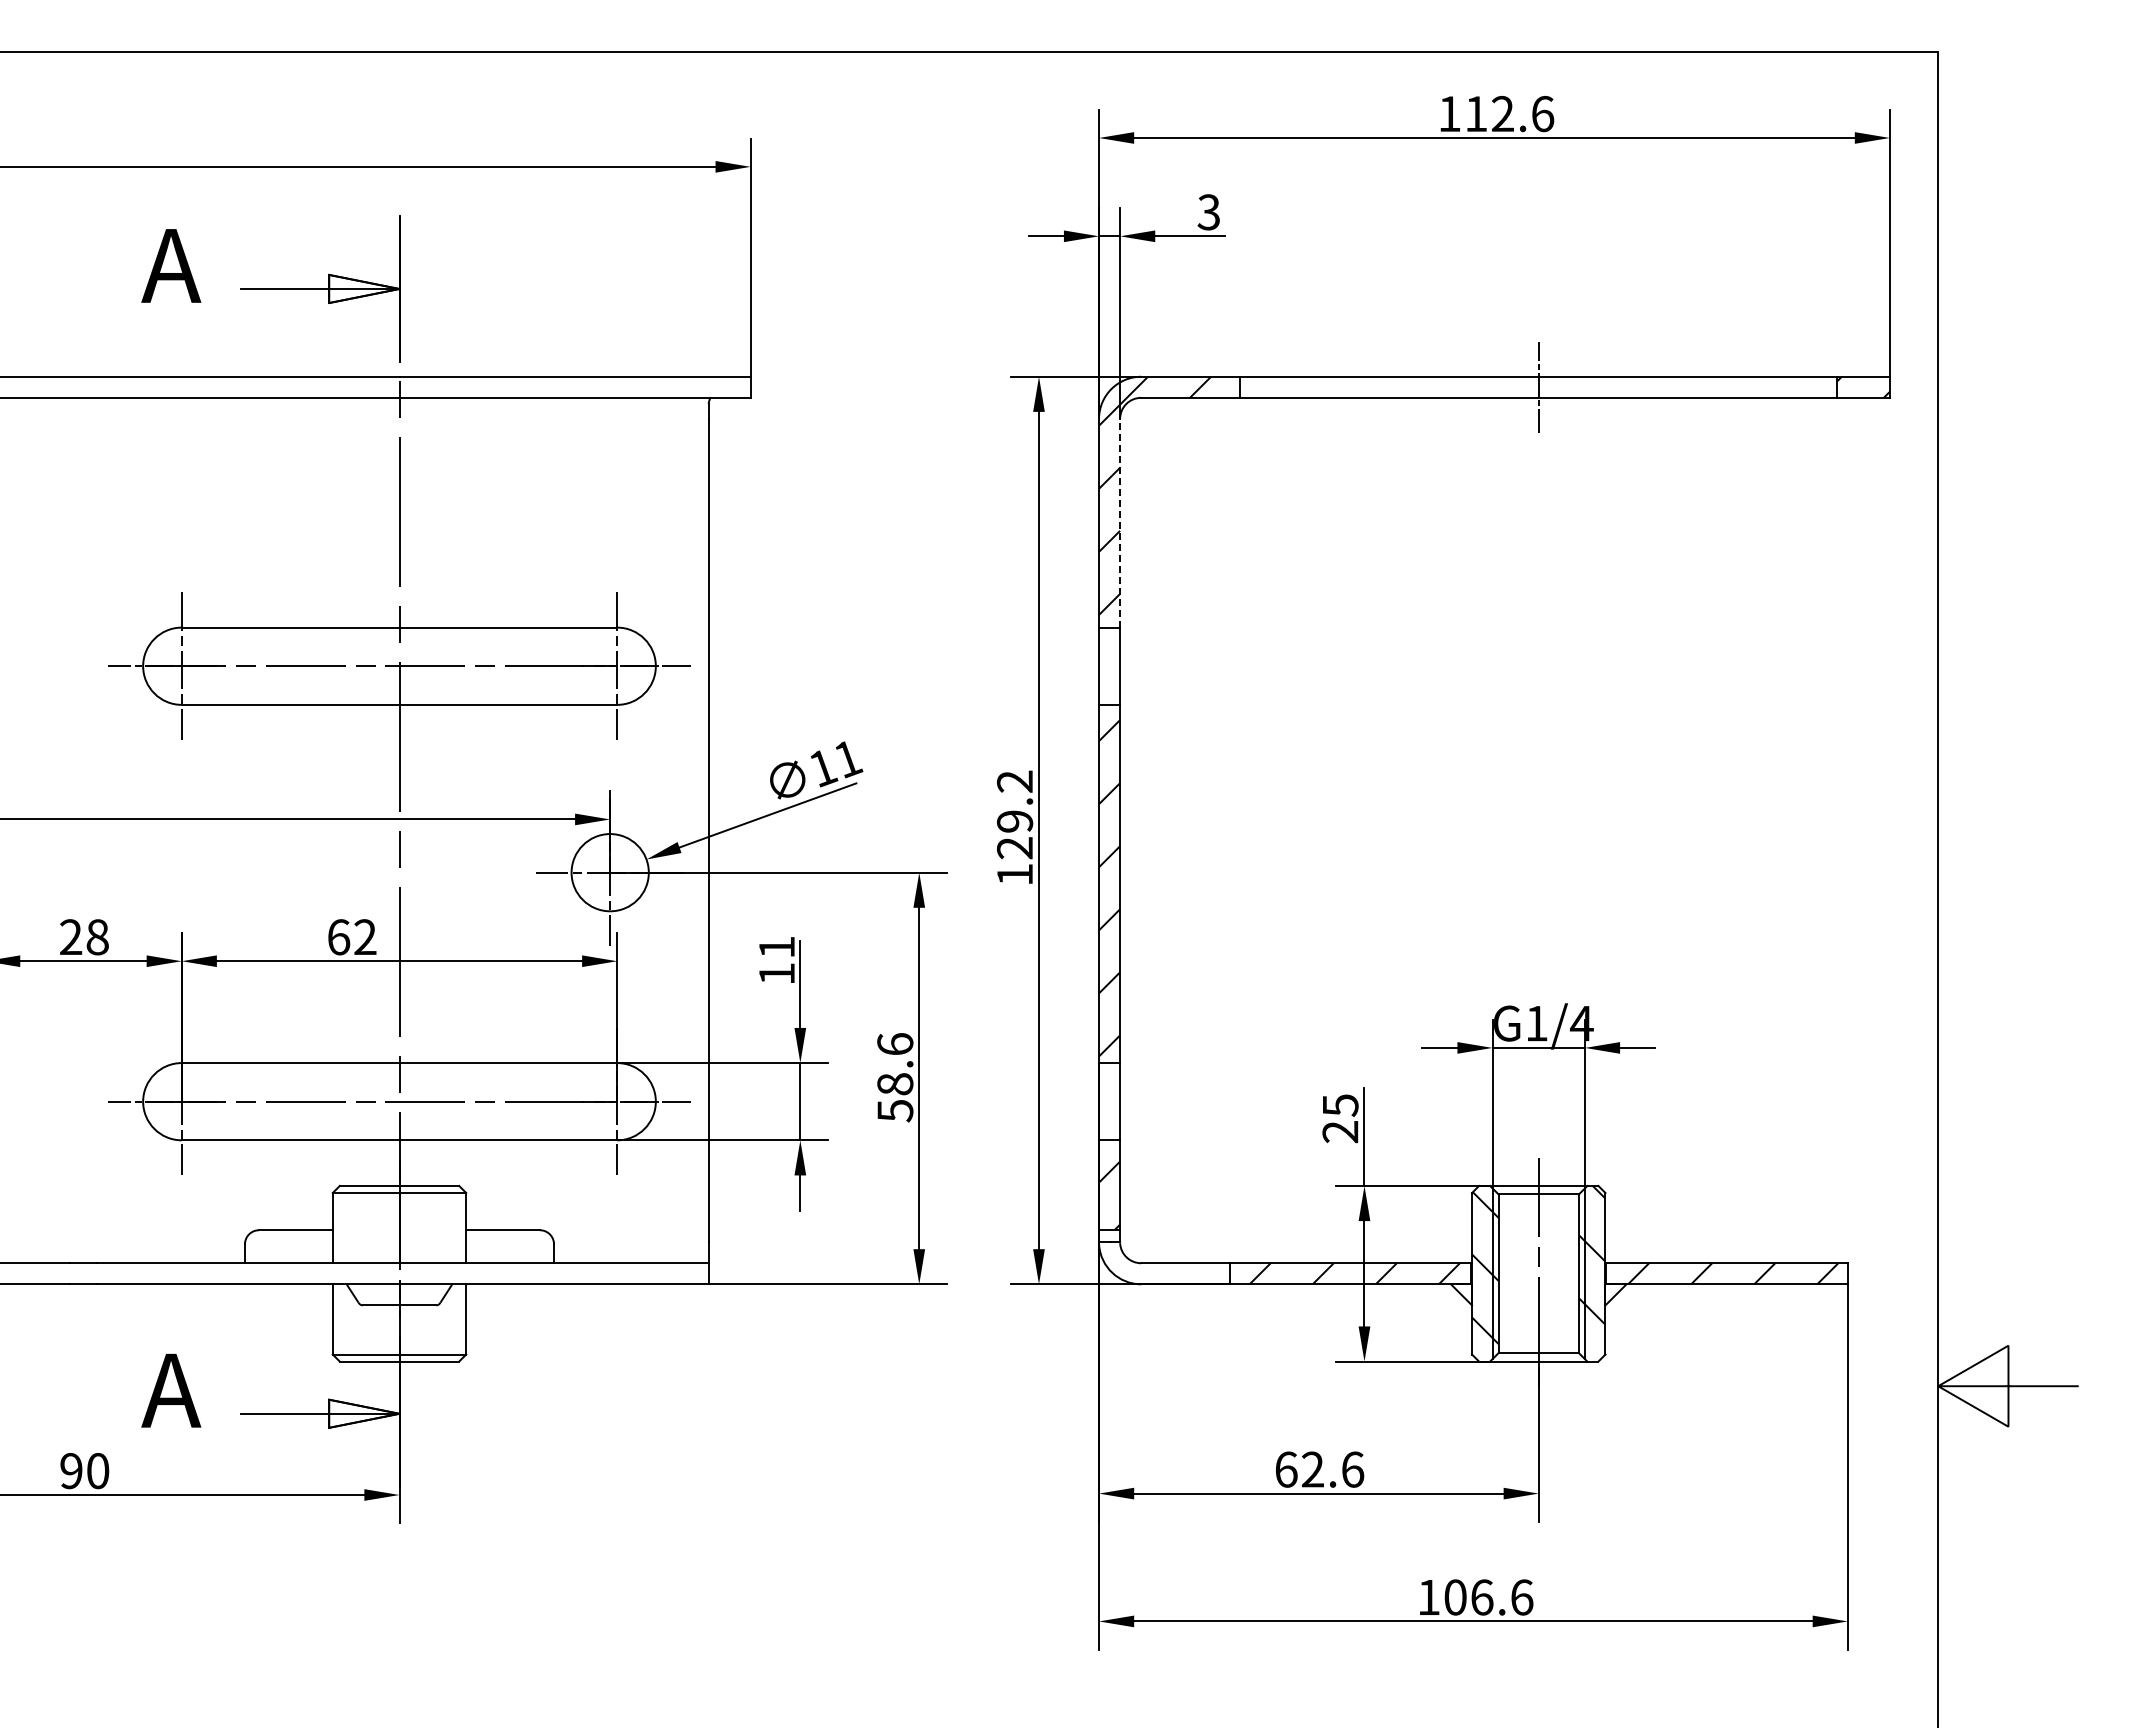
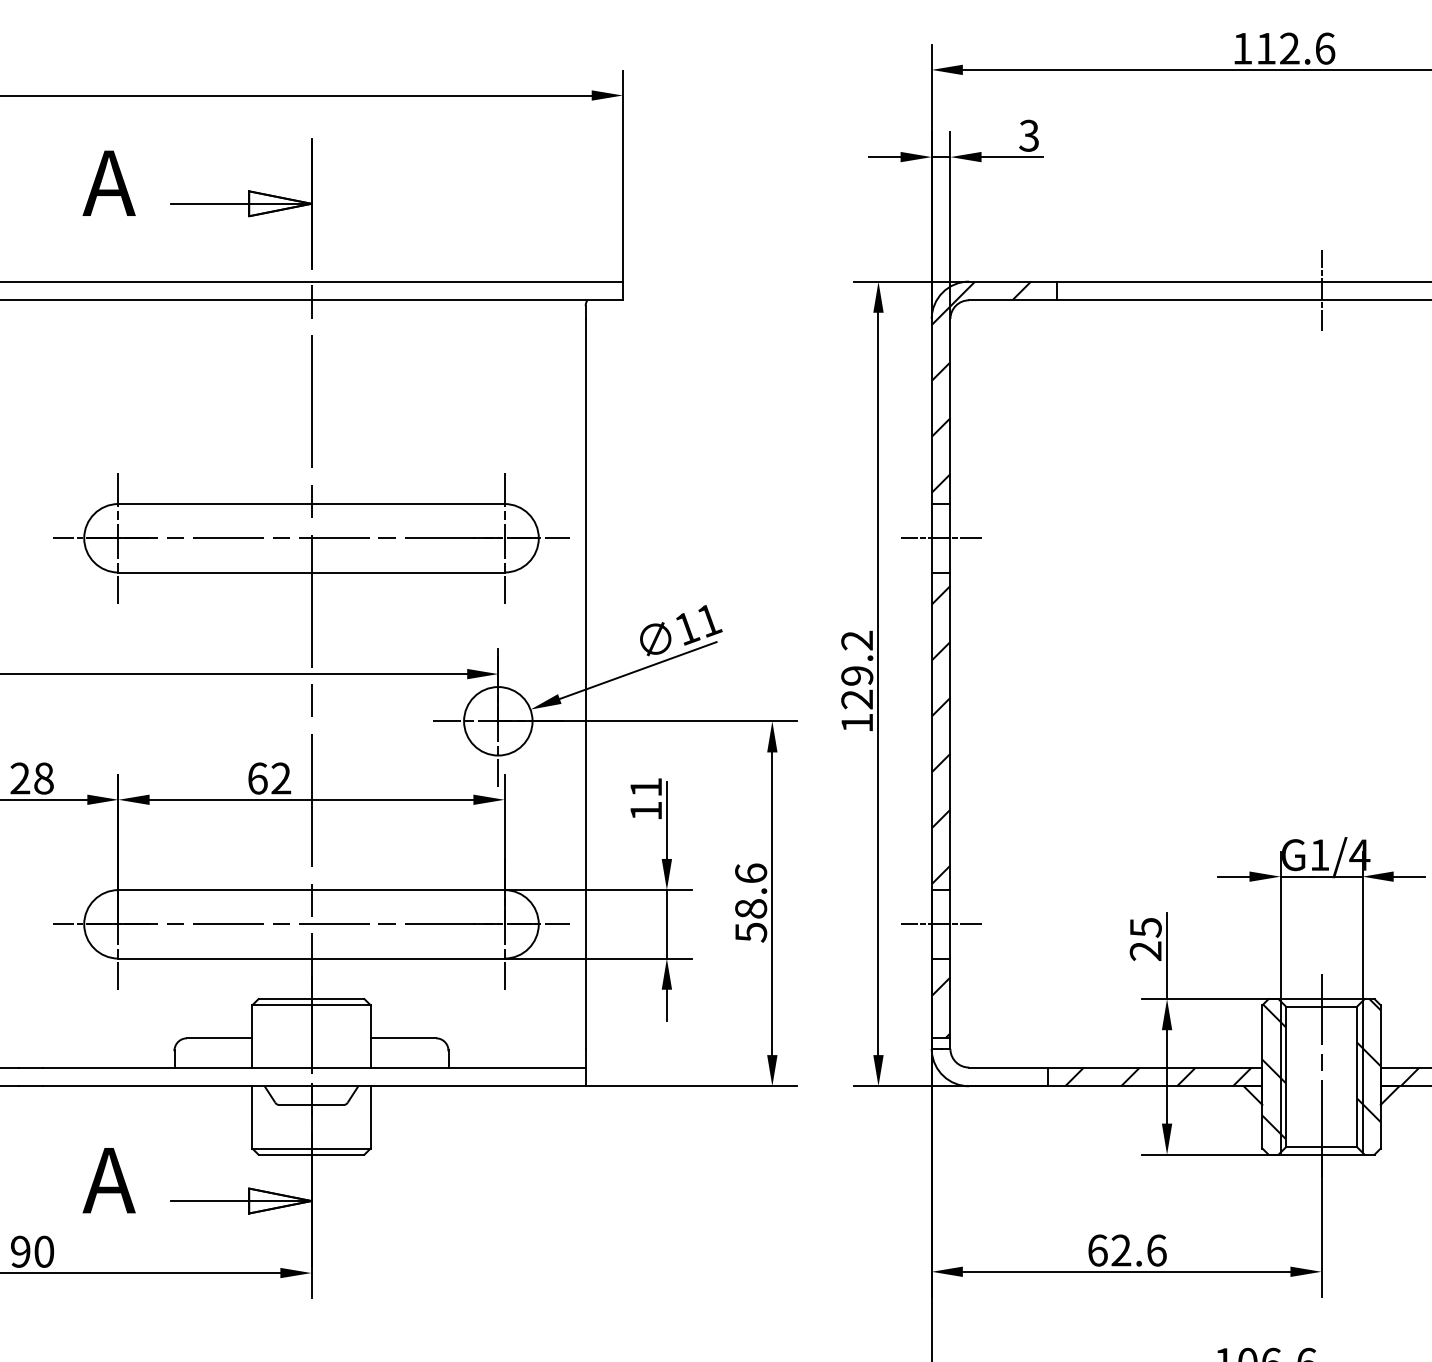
line: (1120, 522) -> (950, 410), dashed -> solid
line: (1109, 666) -> (941, 538), added
line: (1109, 1101) -> (941, 924), added

